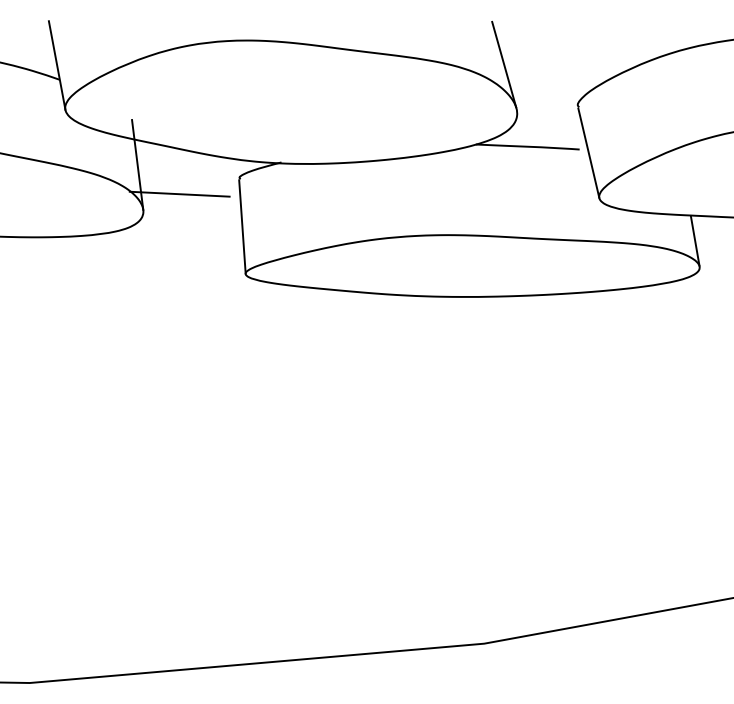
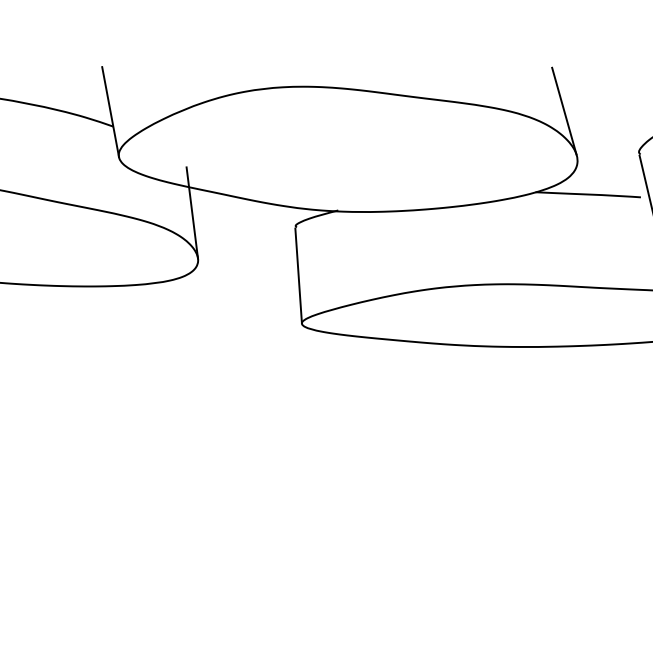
line: (179, 193) -> (234, 241), removed

